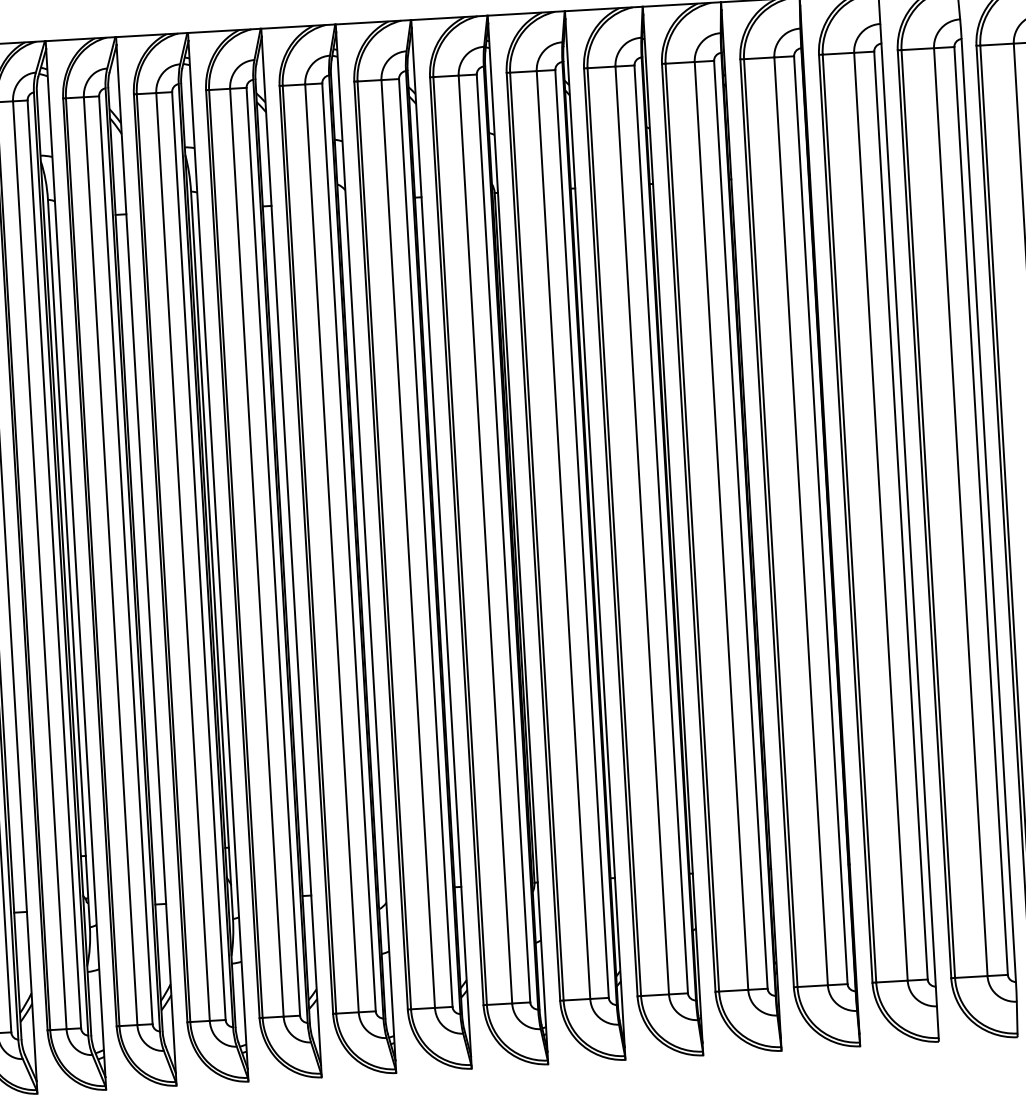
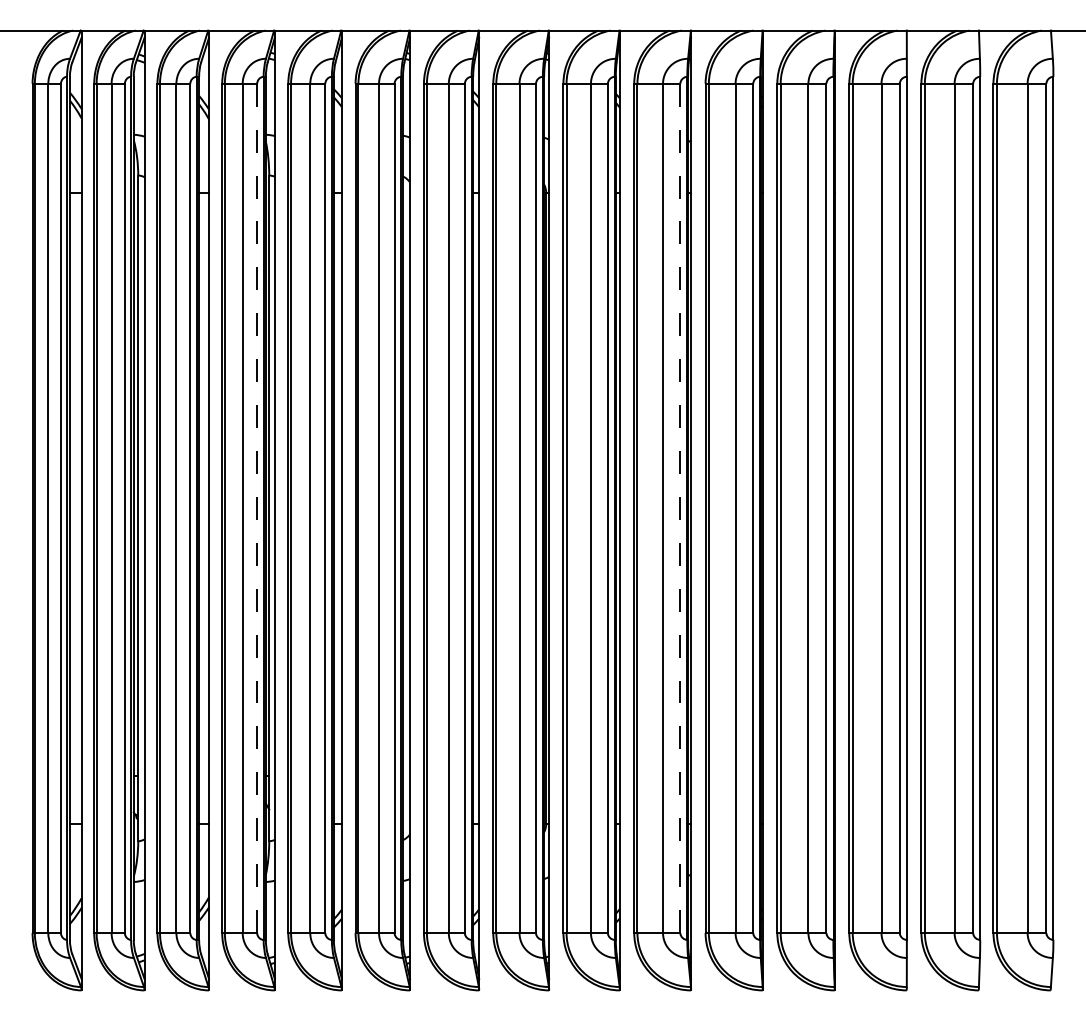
line: (661, 529) -> (680, 508), solid -> dashed
line: (199, 556) -> (257, 508), solid -> dashed

